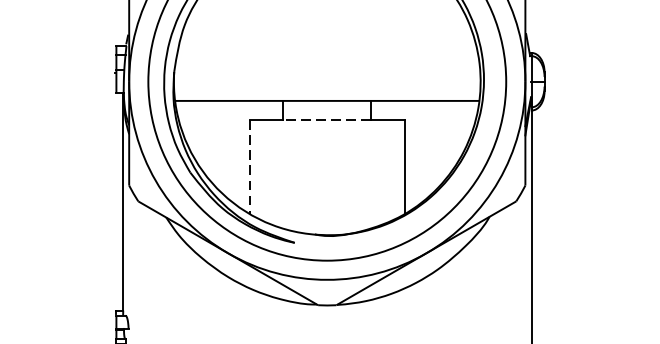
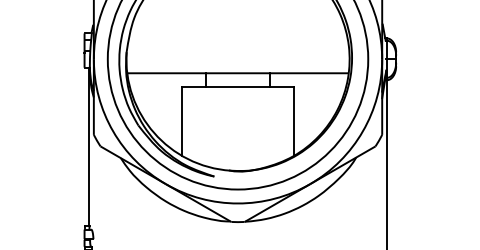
line: (327, 120) -> (238, 87), dashed -> solid
line: (249, 167) -> (181, 121), dashed -> solid

